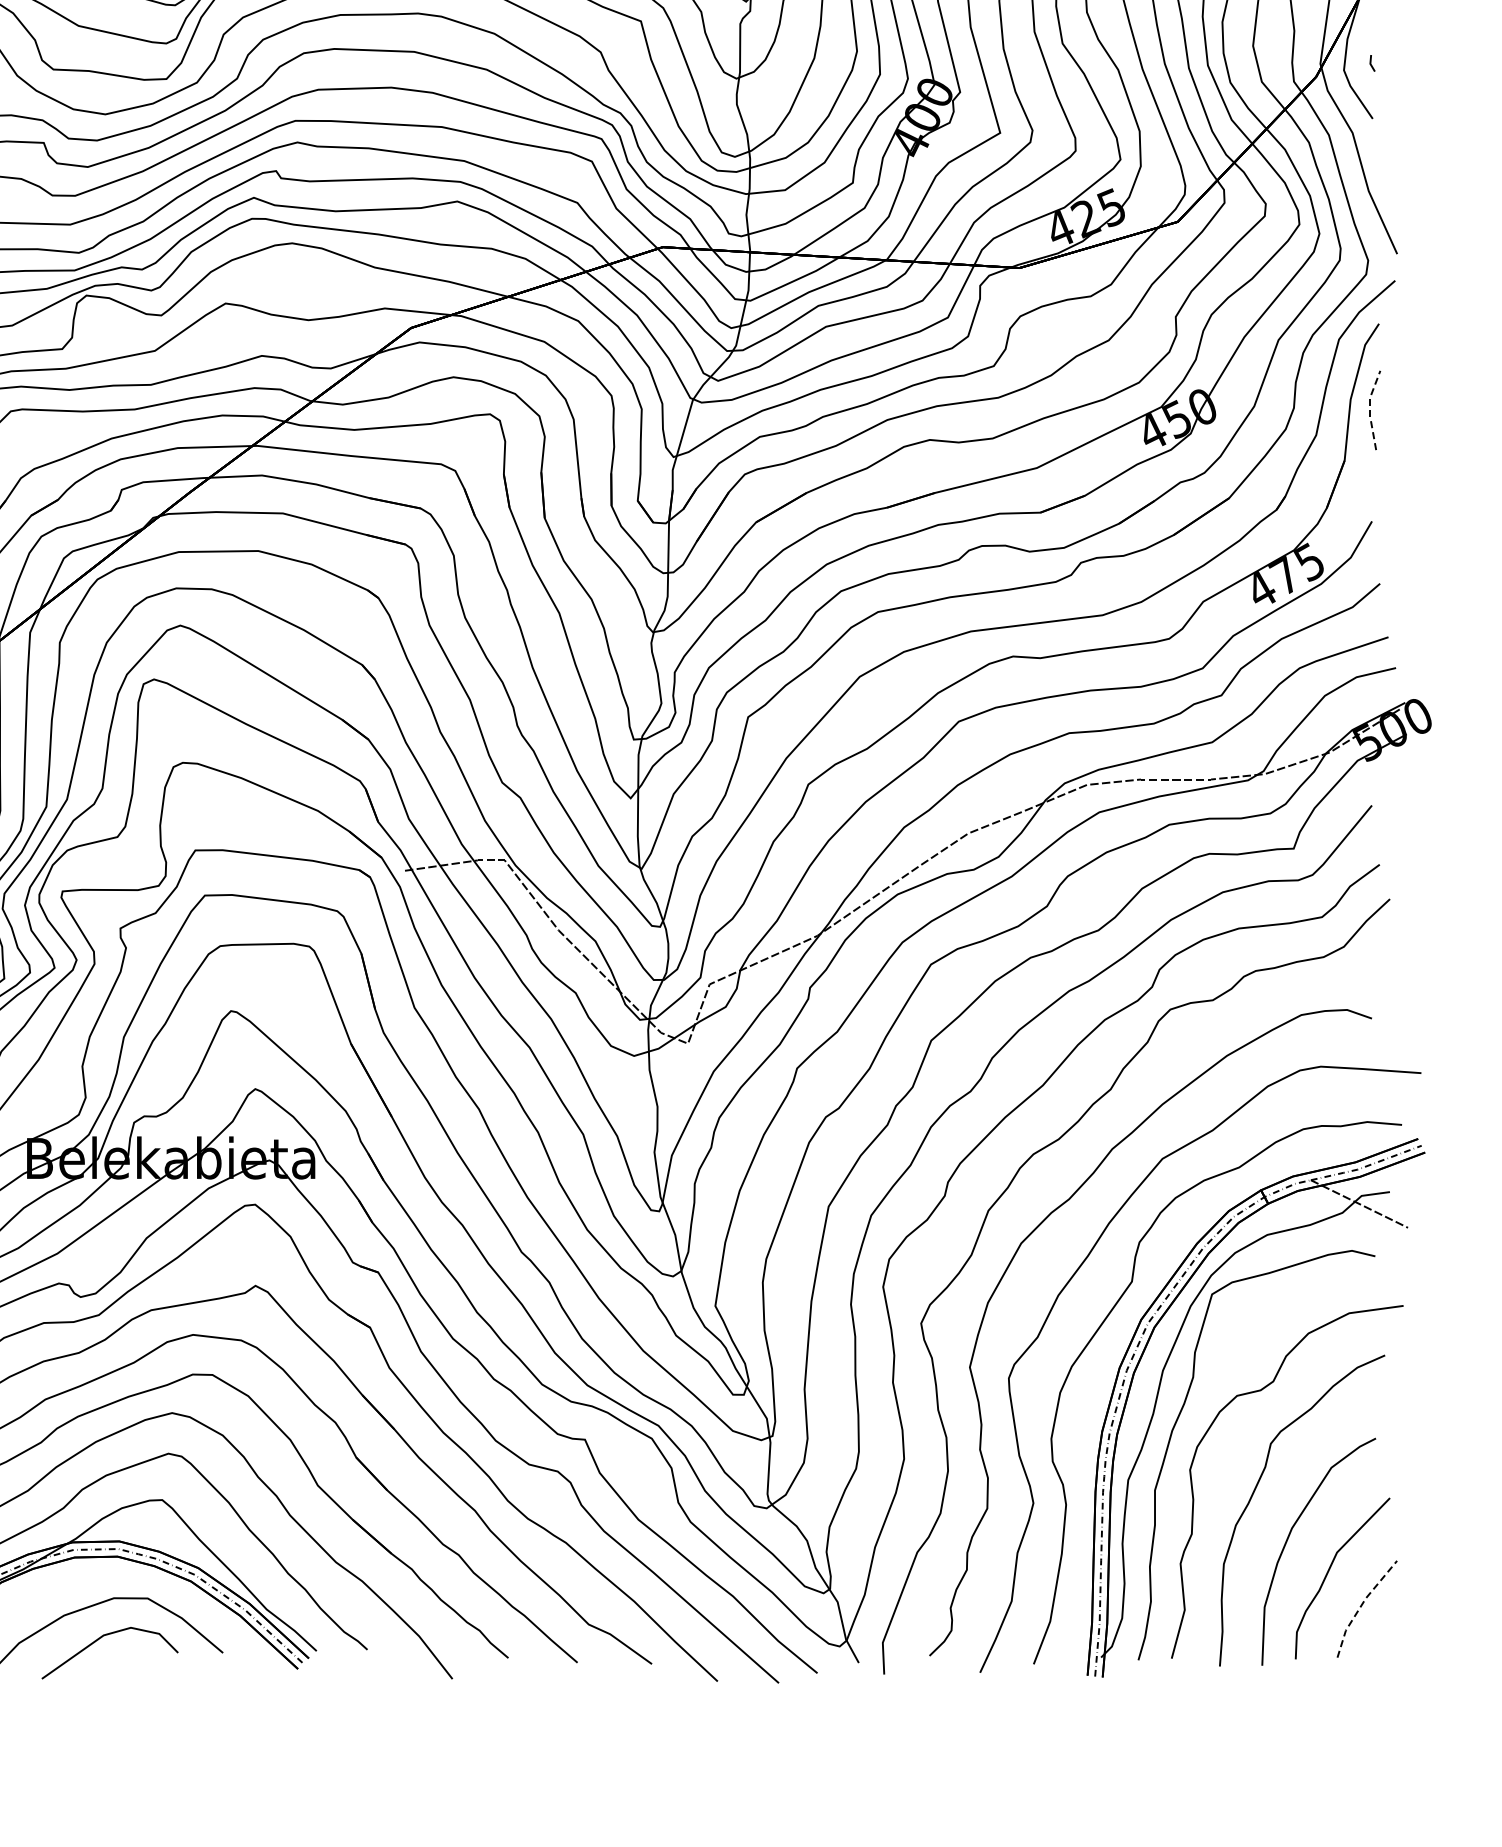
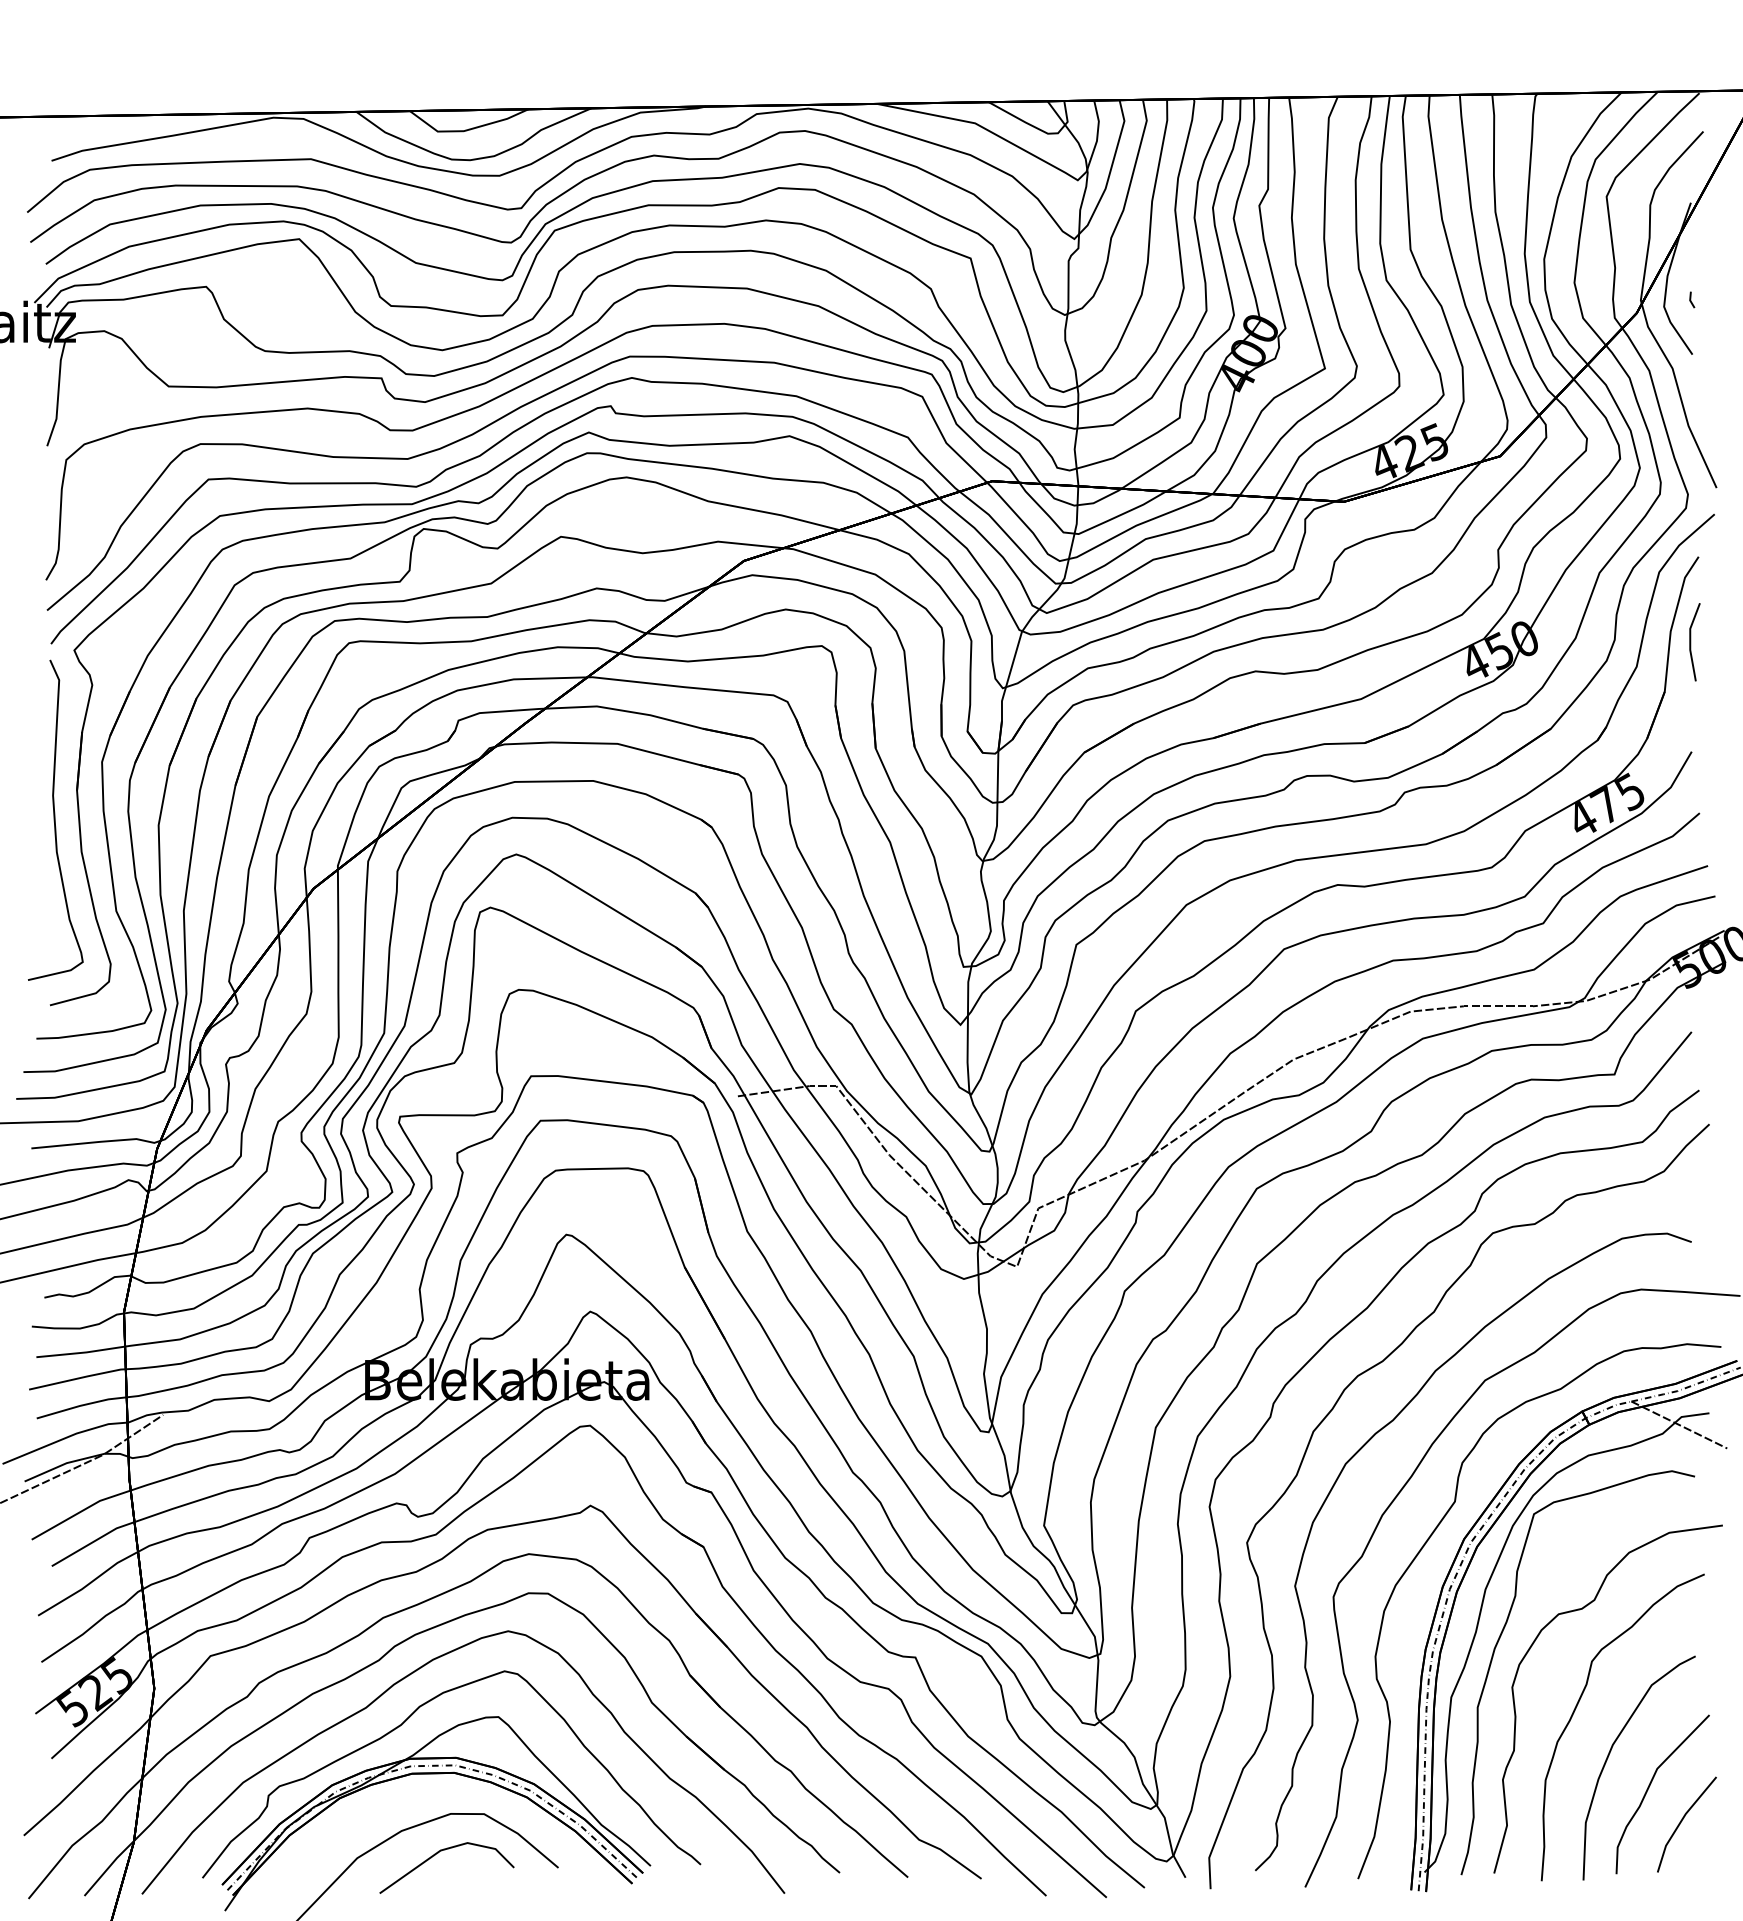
line: (1370, 409) -> (1690, 641), dashed -> solid
line: (1361, 1605) -> (1681, 1821), dashed -> solid

